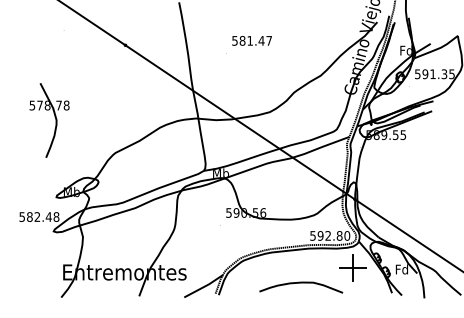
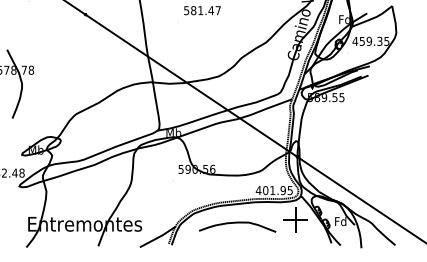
text: (424, 74) -> (361, 41), 591.35 -> 459.35
text: (329, 235) -> (273, 190), 592.80 -> 401.95
curve: (301, 283) -> (237, 223), moved

